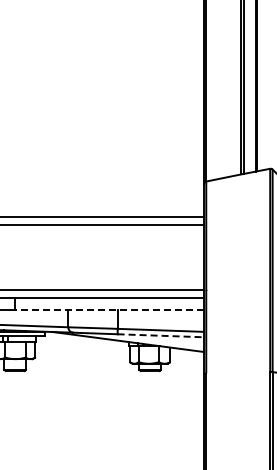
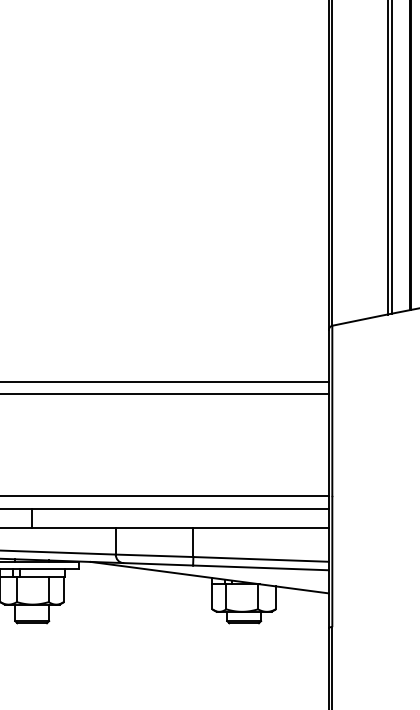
line: (109, 310) -> (180, 528), dashed -> solid
line: (161, 335) -> (262, 567), dashed -> solid

